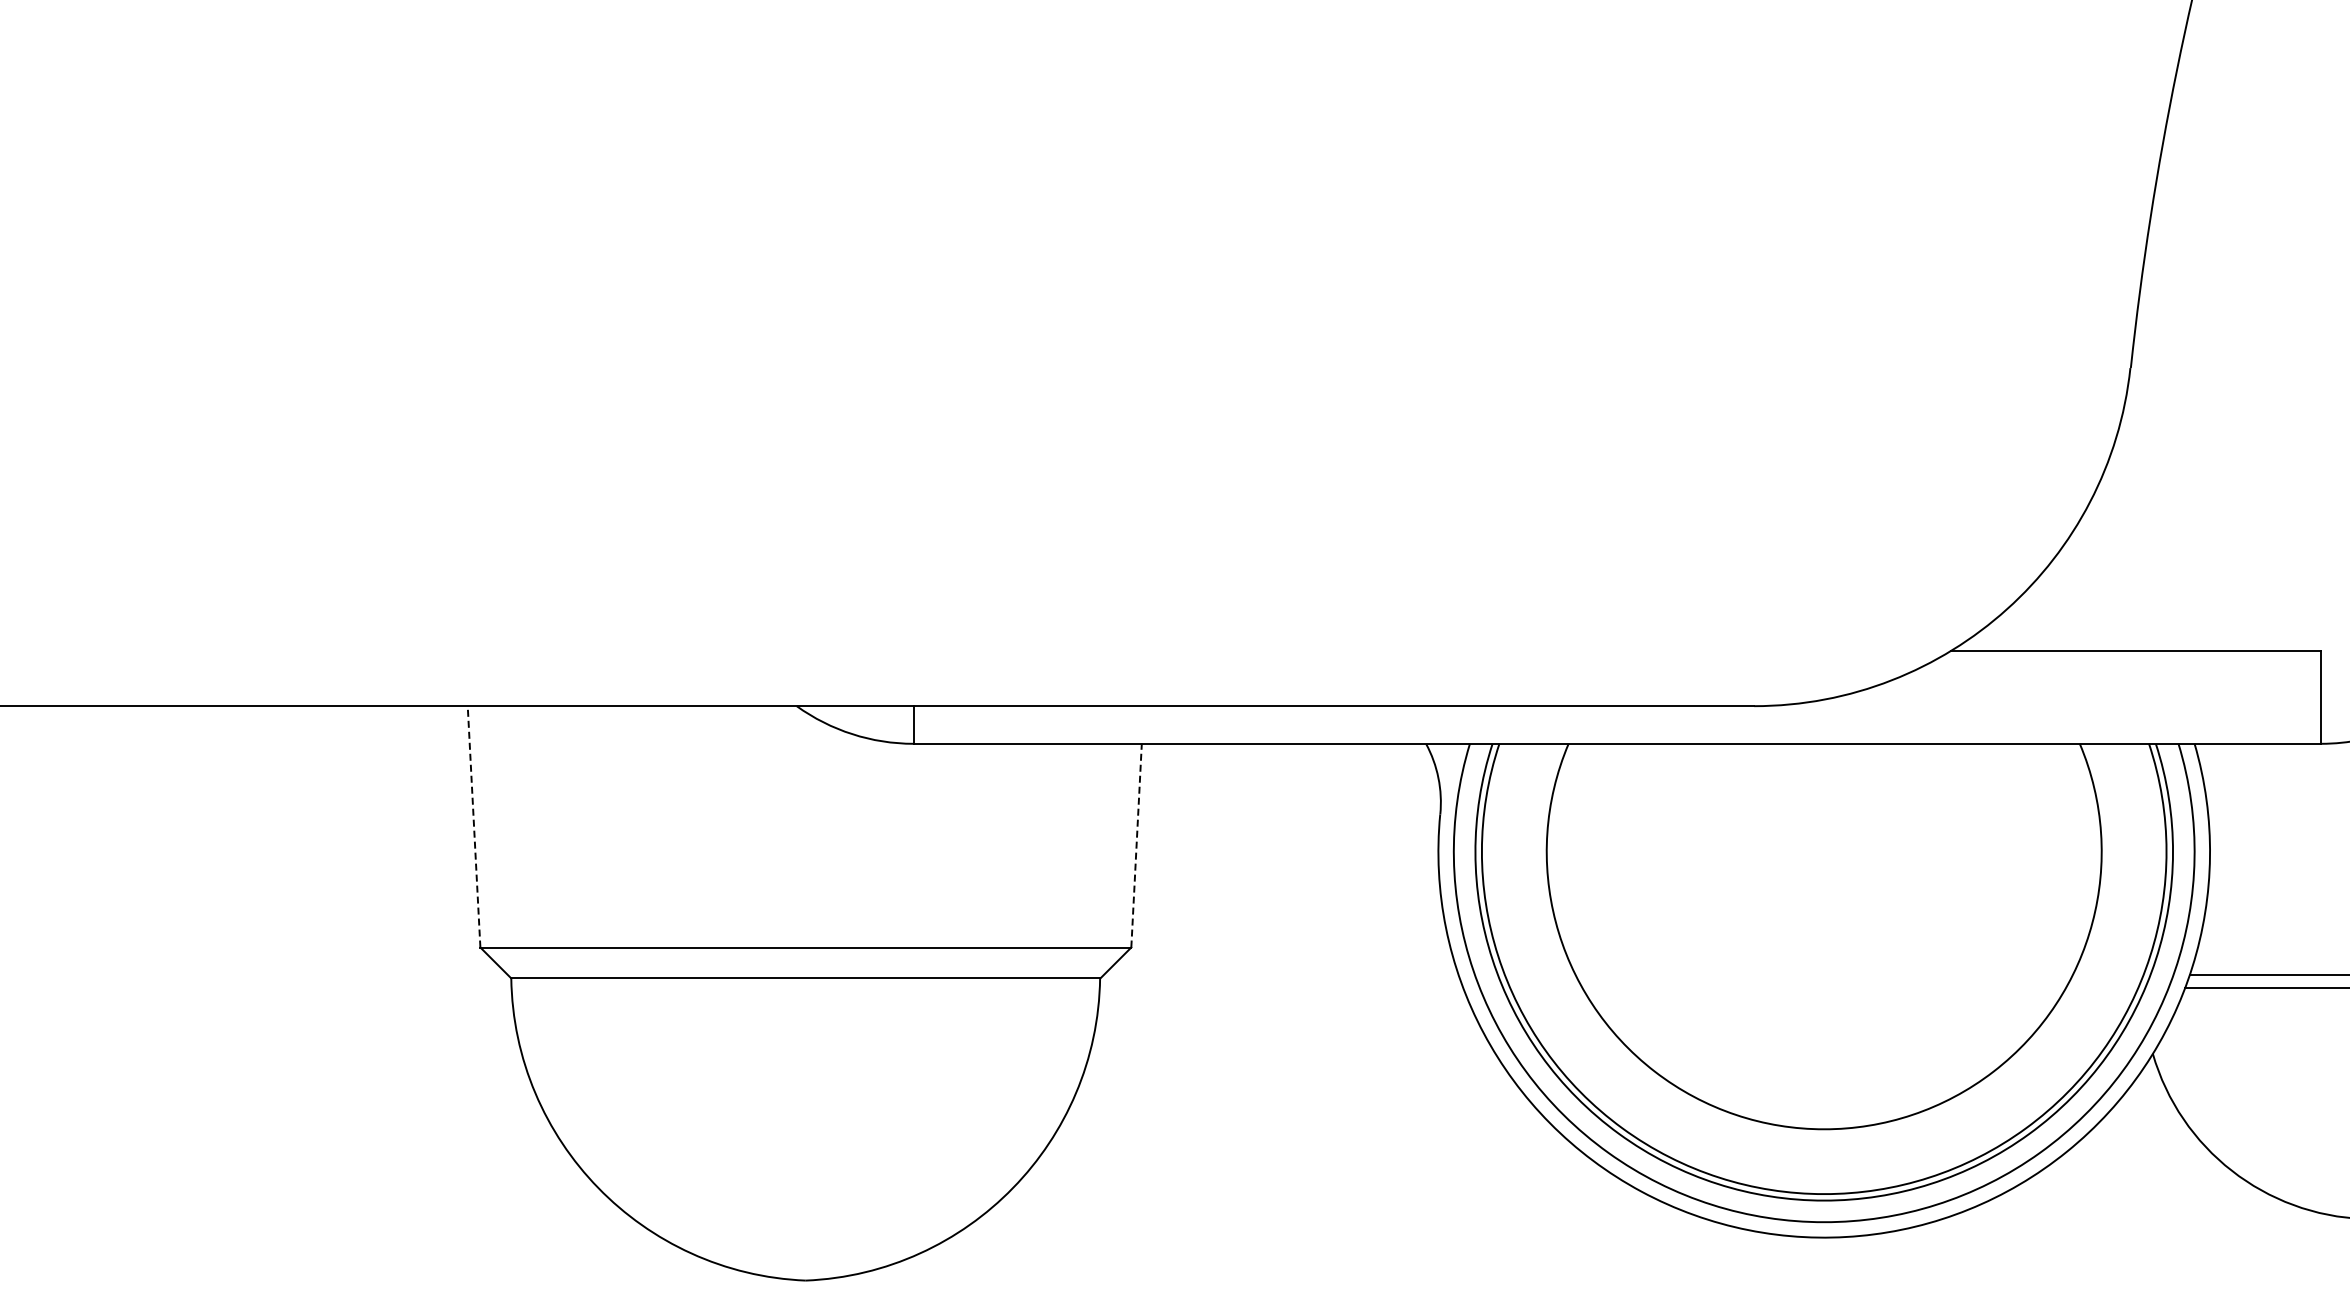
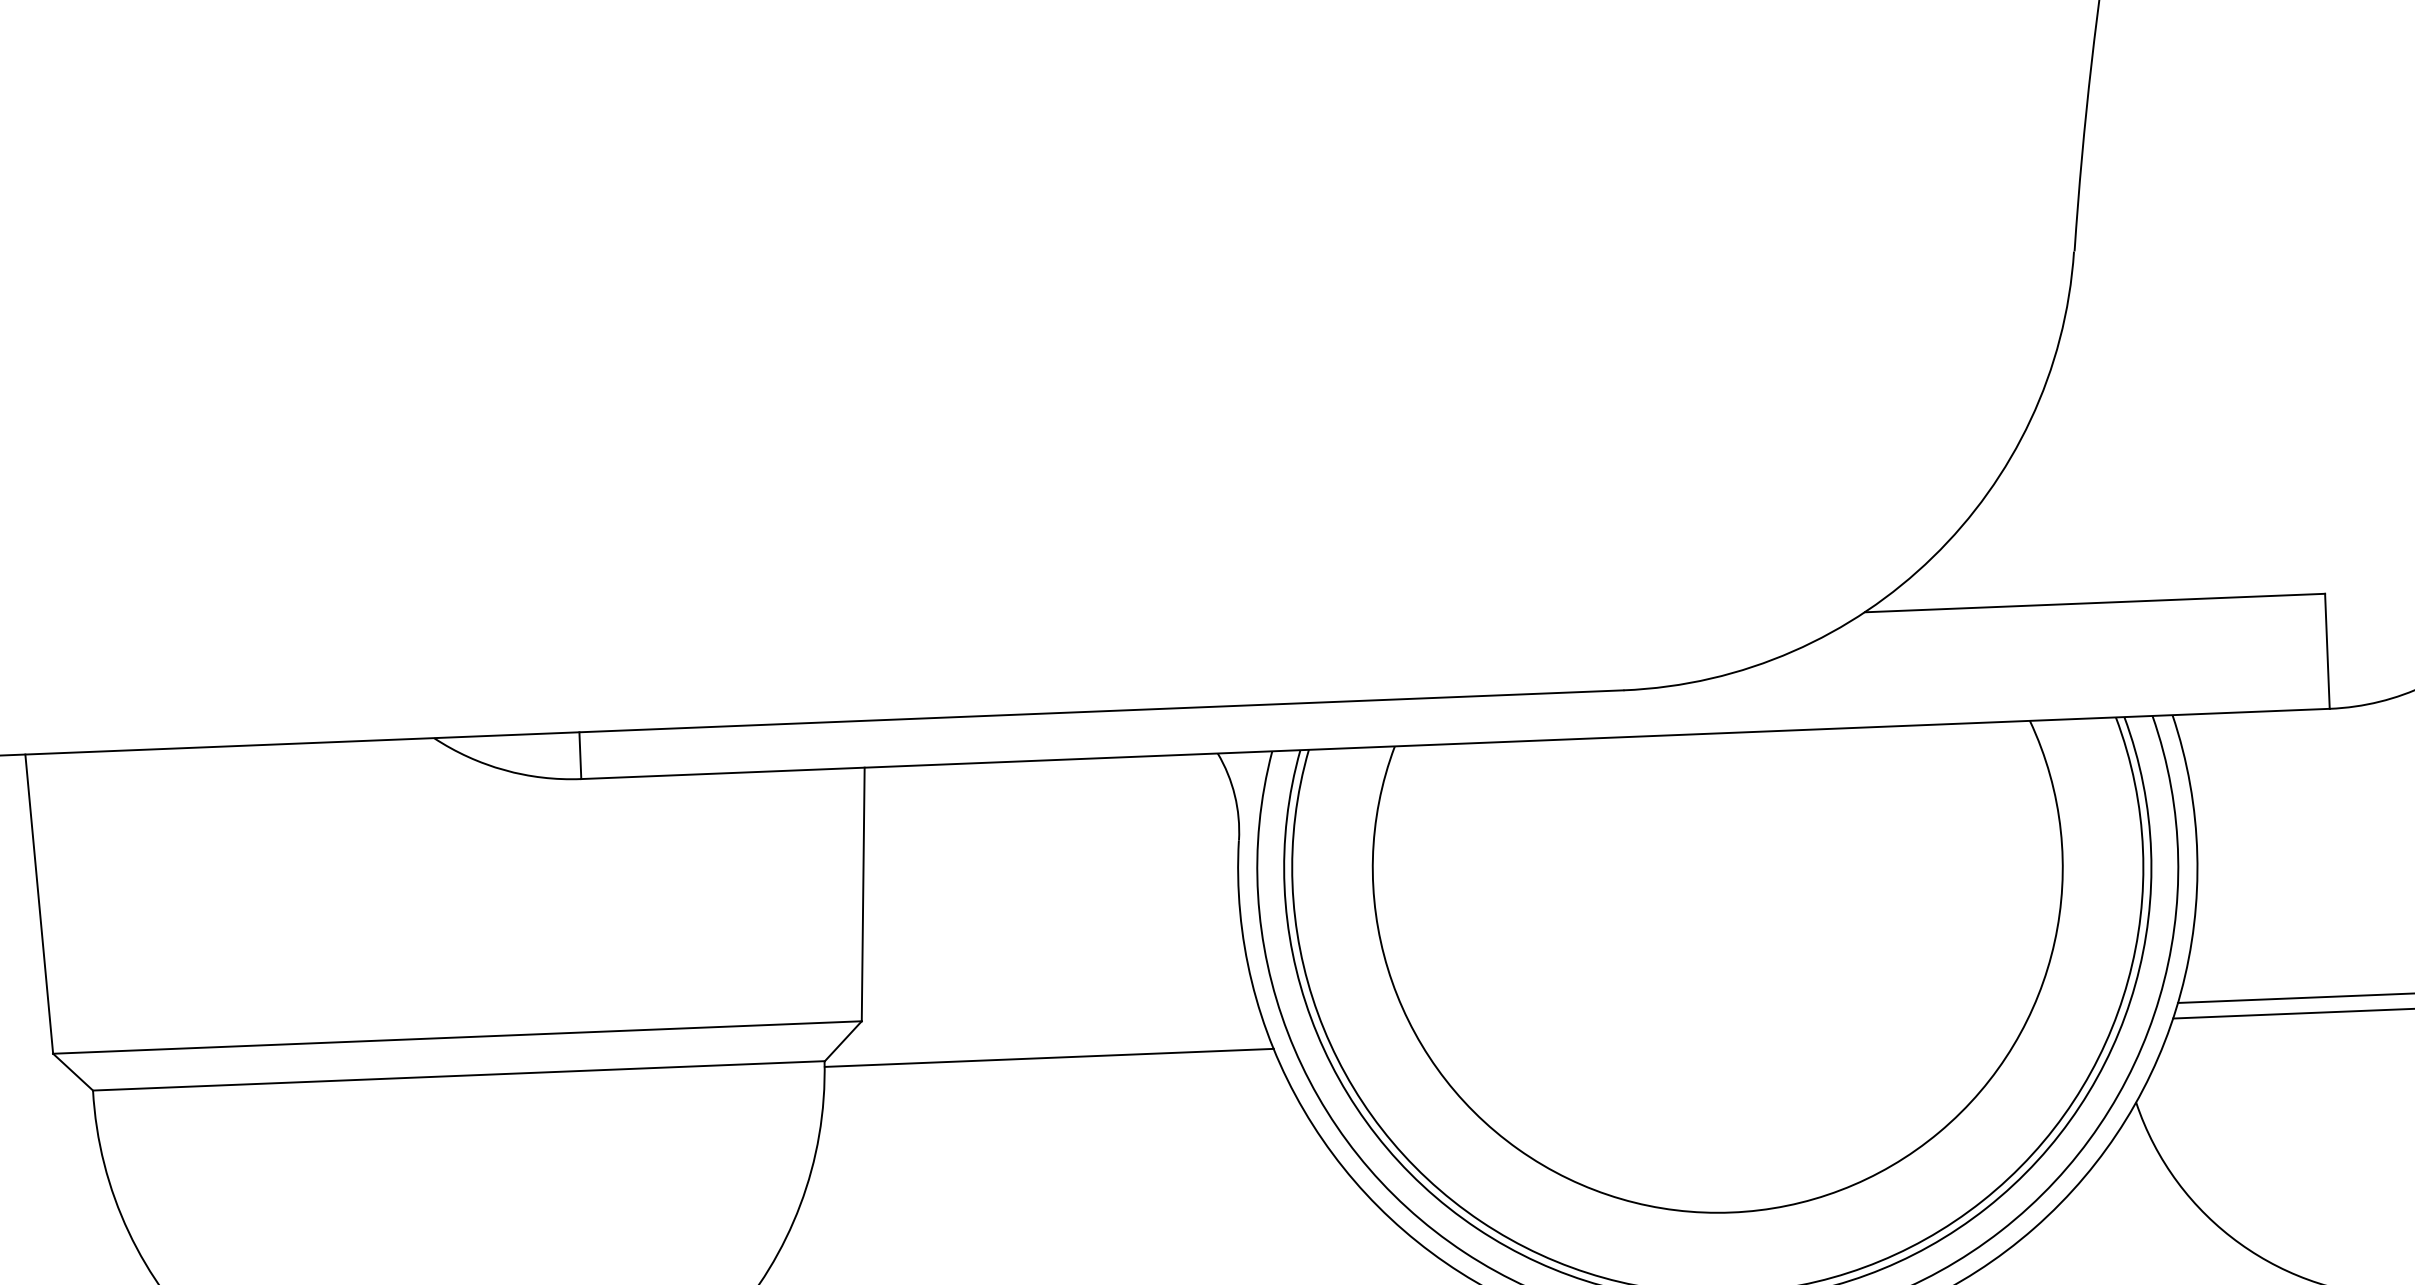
line: (474, 826) -> (39, 903), dashed -> solid
line: (1136, 845) -> (863, 894), dashed -> solid
line: (1280, 983) -> (1048, 1058), added

